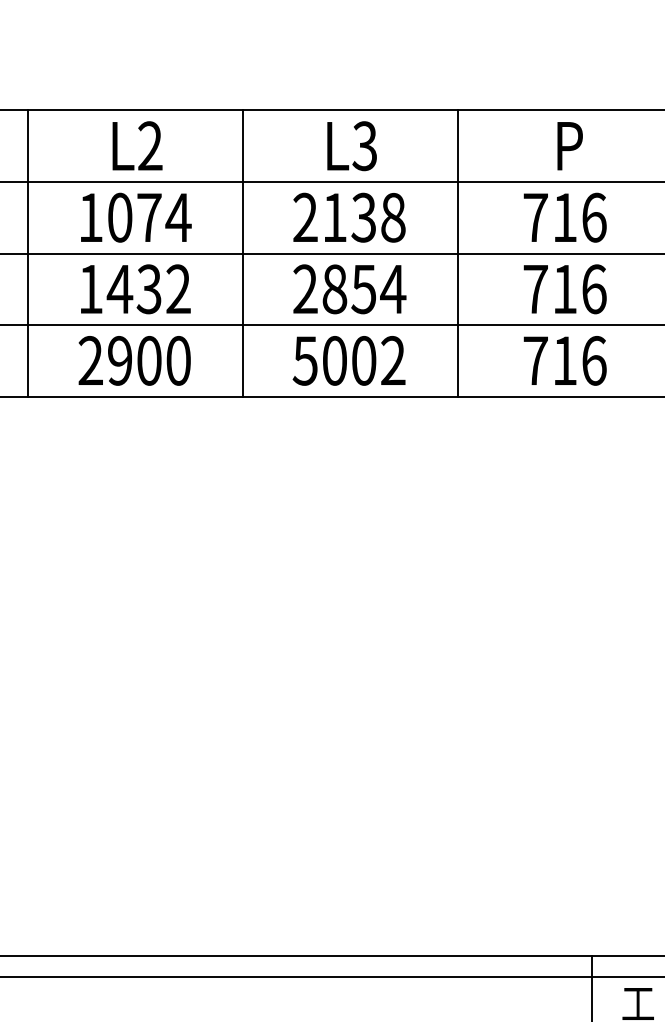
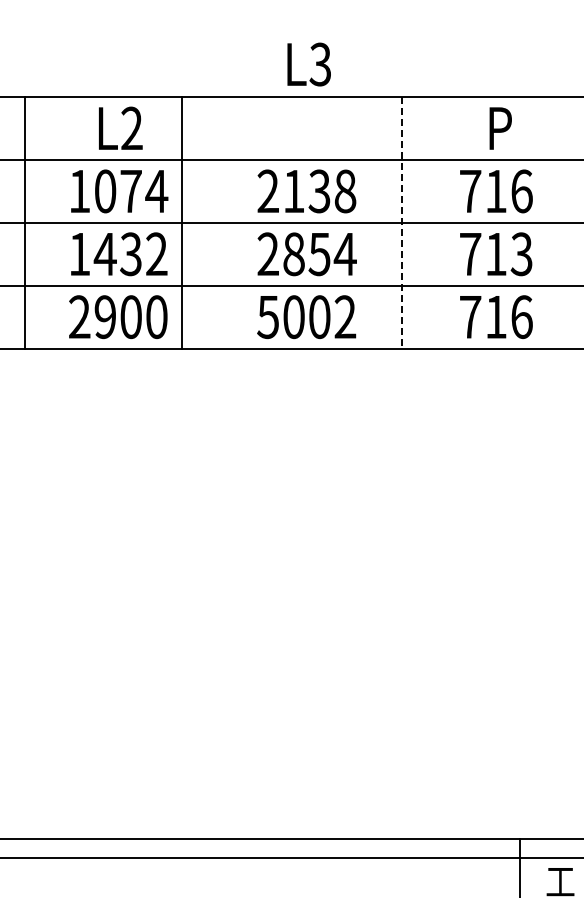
text: (351, 146) -> (308, 64), moved
line: (243, 253) -> (182, 222), moved
line: (457, 253) -> (401, 222), solid -> dashed
text: (593, 289) -> (521, 254), 716 -> 713

